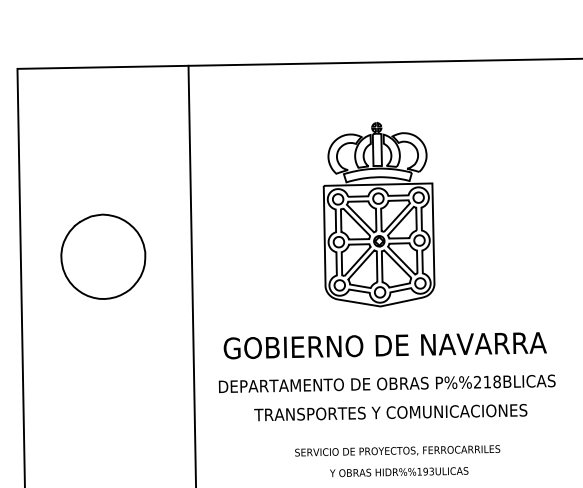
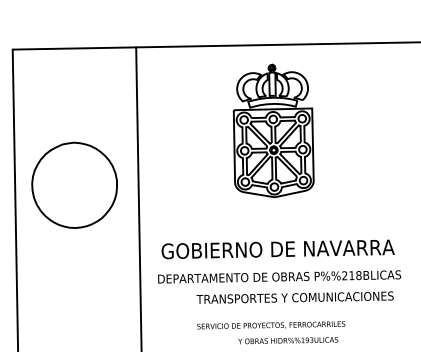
part: (378, 214) -> (273, 130), moved
part: (103, 256) -> (74, 185), size x1.4
text: (390, 412) -> (294, 297), moved
text: (397, 450) -> (271, 325), moved

